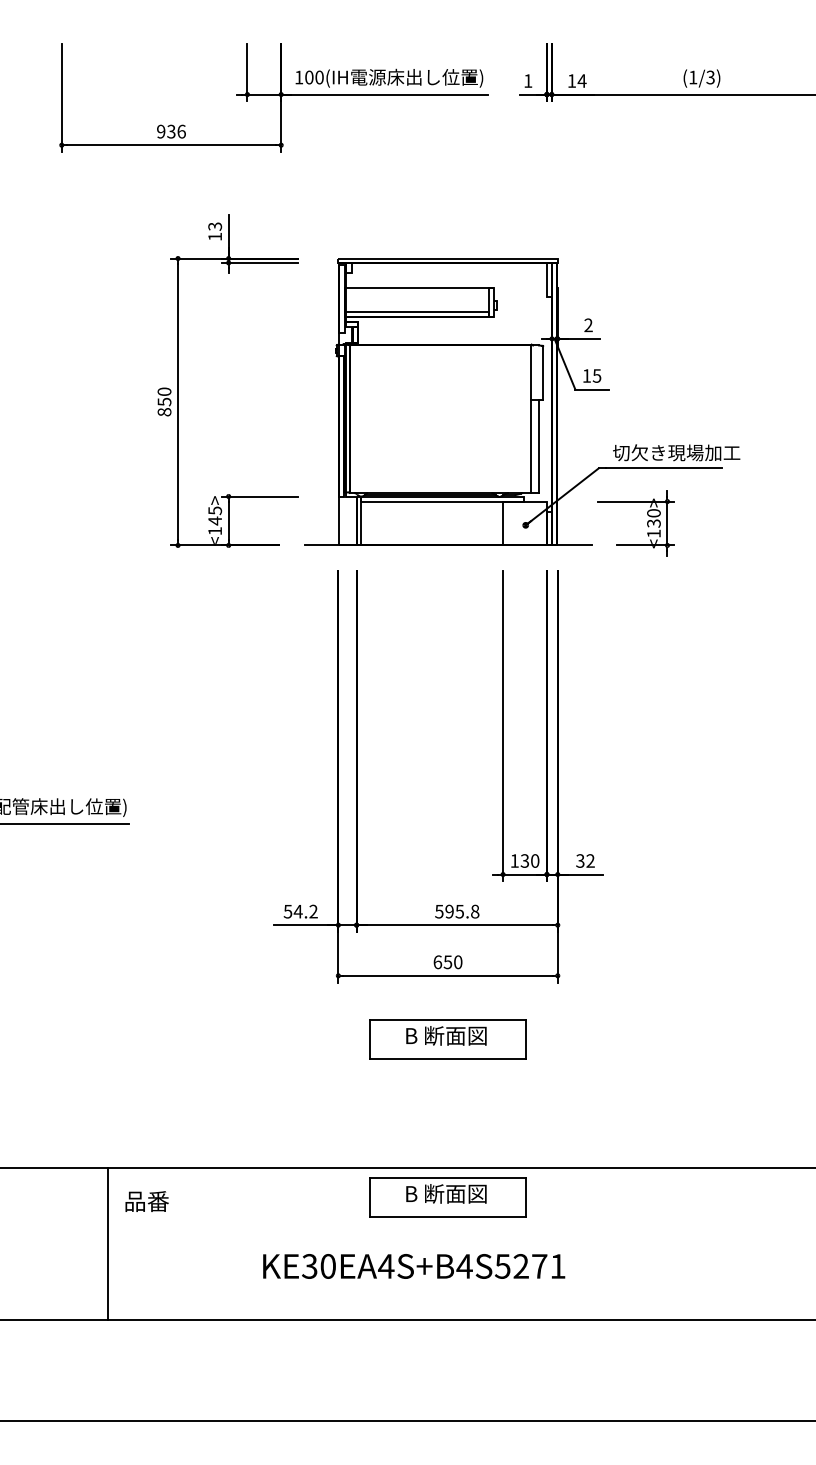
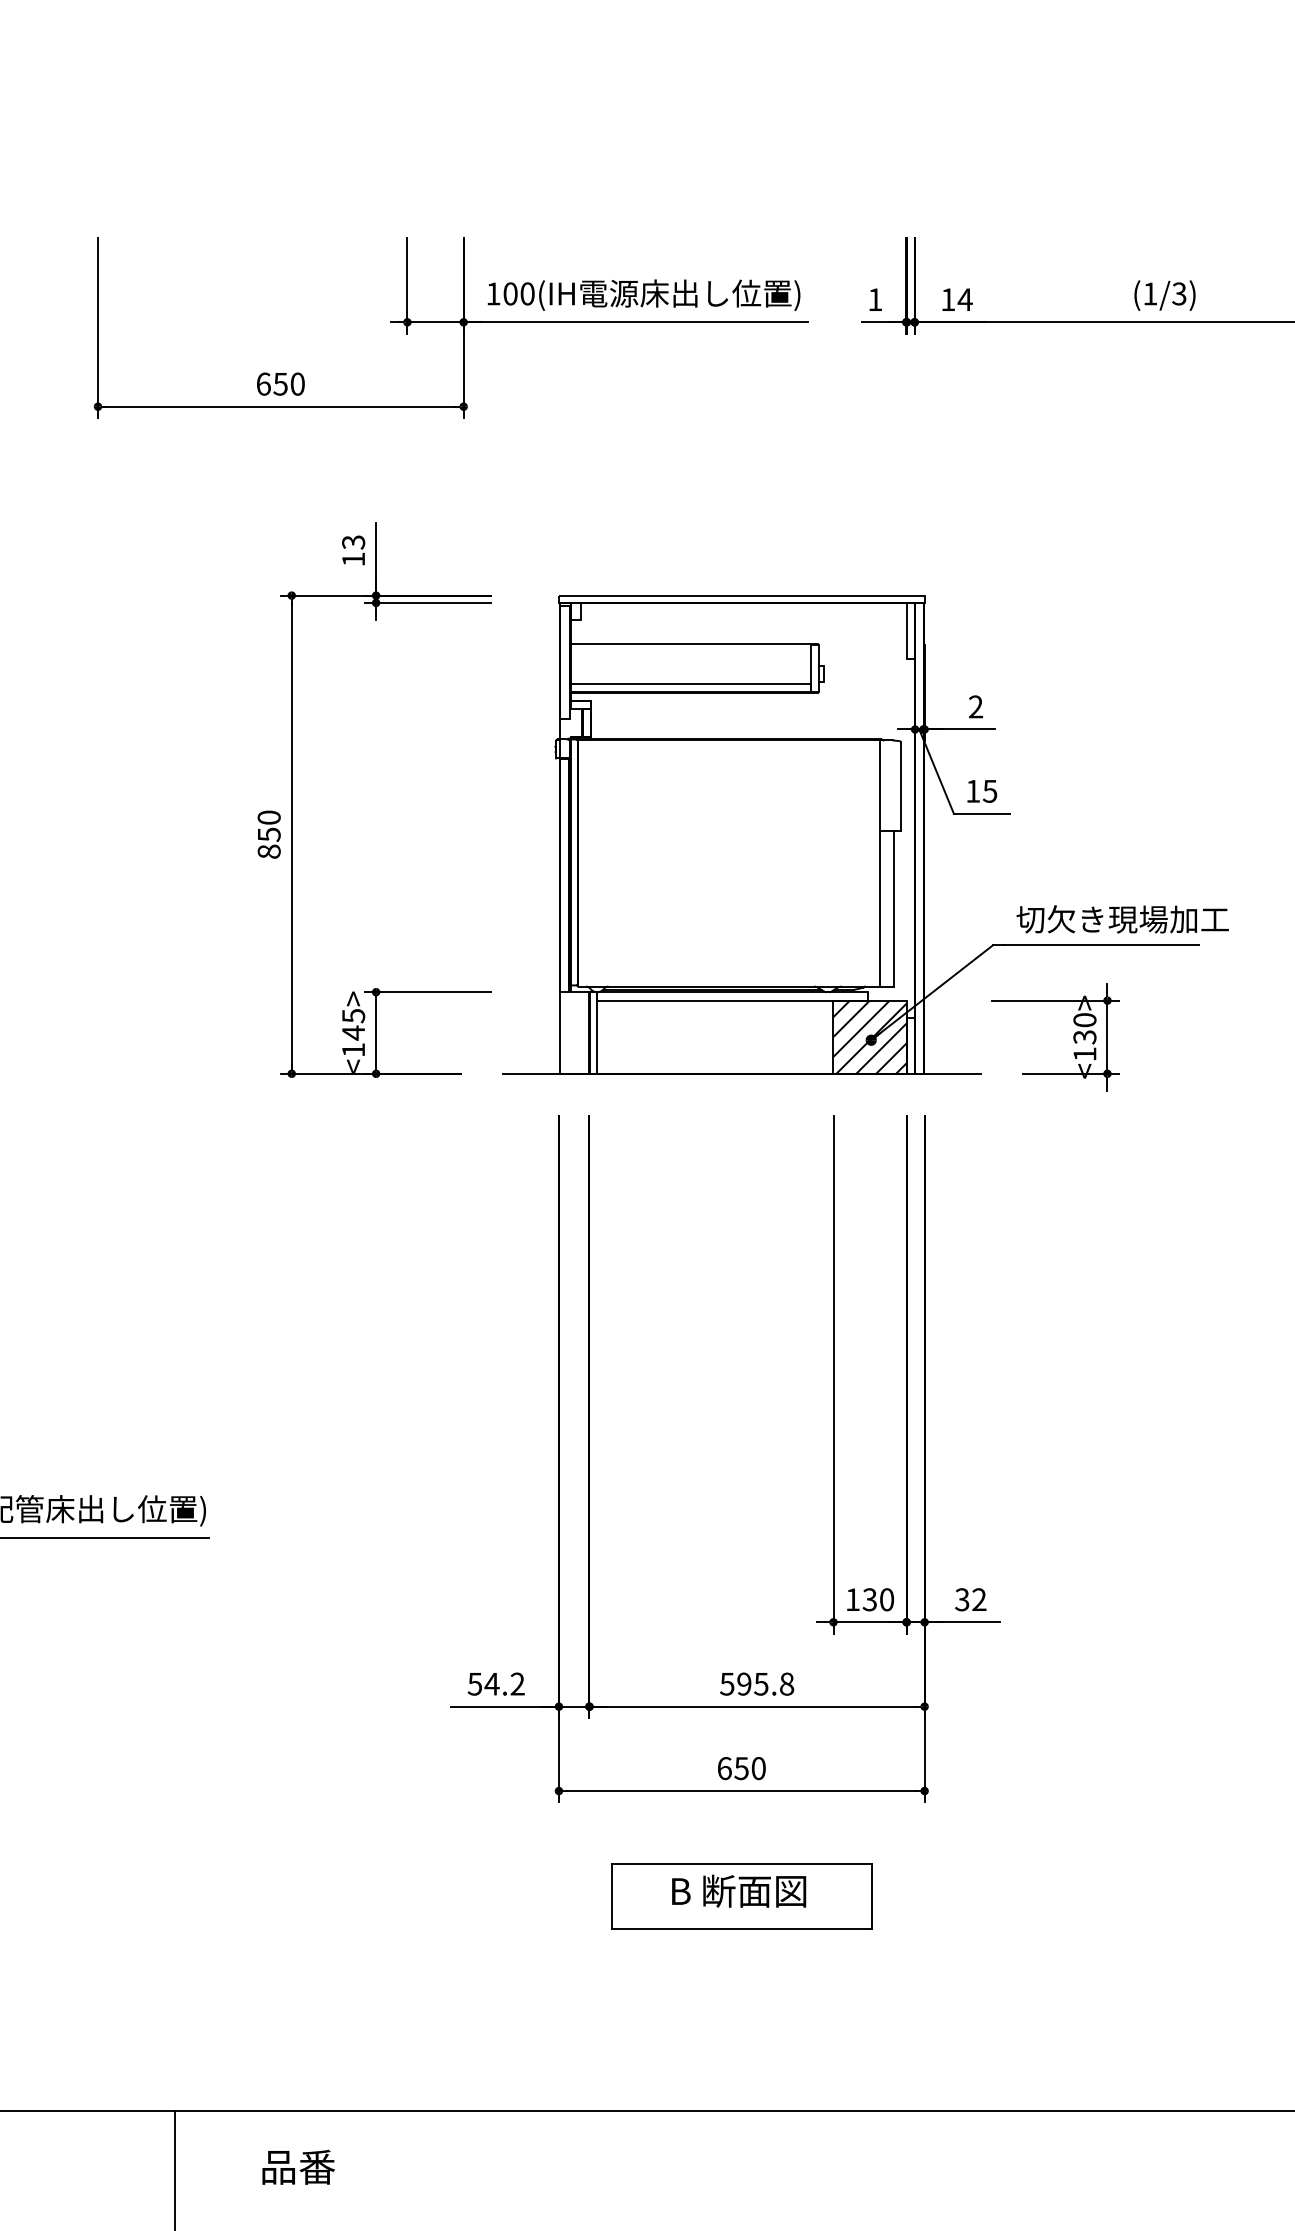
text: (171, 131) -> (280, 383), 936 -> 650
hatch: (524, 523) -> (869, 1037), added
part: (447, 1197) -> (740, 2160), removed
text: (146, 1201) -> (297, 2167), moved

